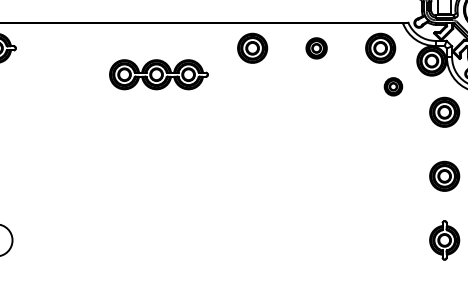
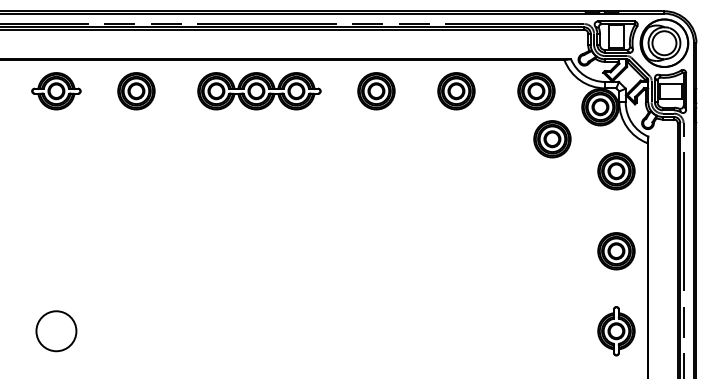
part: (60, 48) -> (136, 91), added
part: (316, 48) -> (456, 91), size x1.43
part: (159, 74) -> (259, 91), moved
part: (393, 86) -> (552, 139), size x1.67

